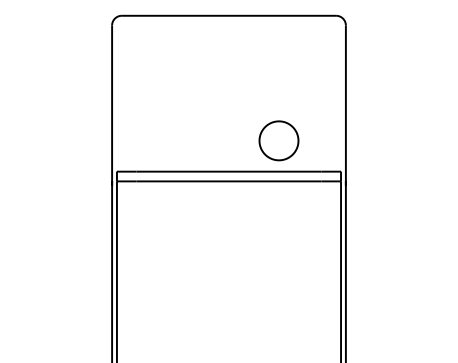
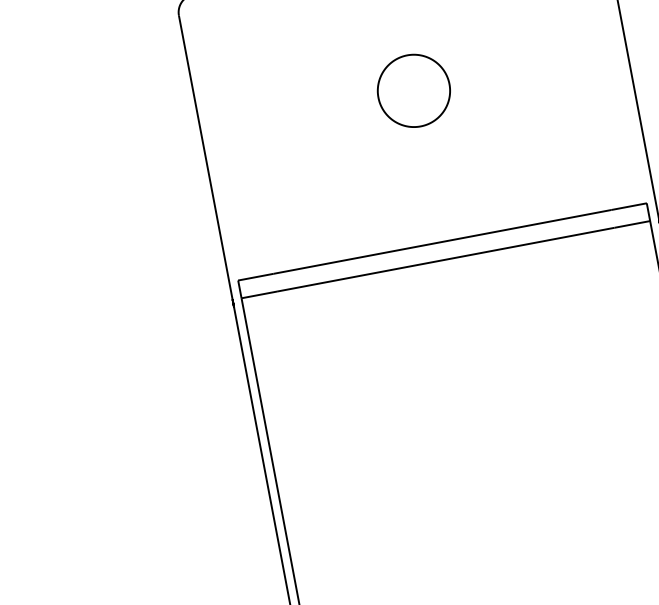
part: (278, 140) -> (412, 90), moved

